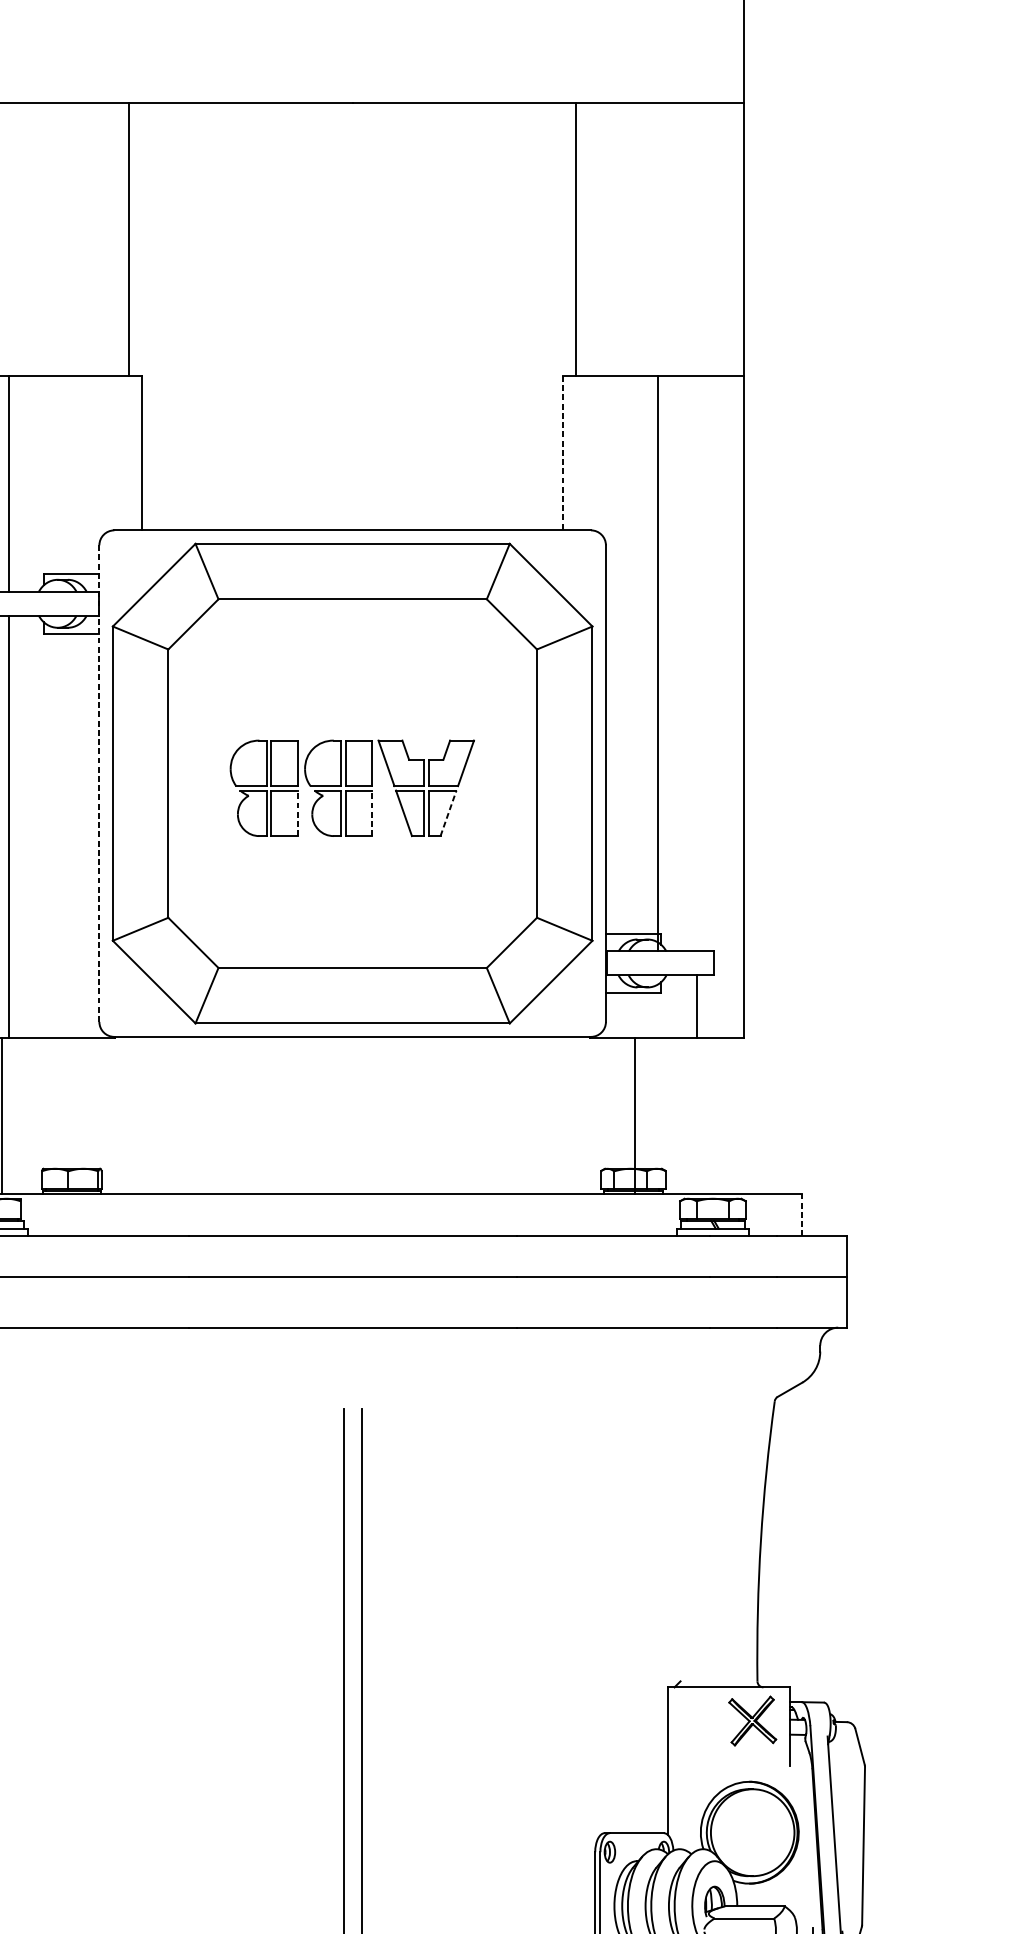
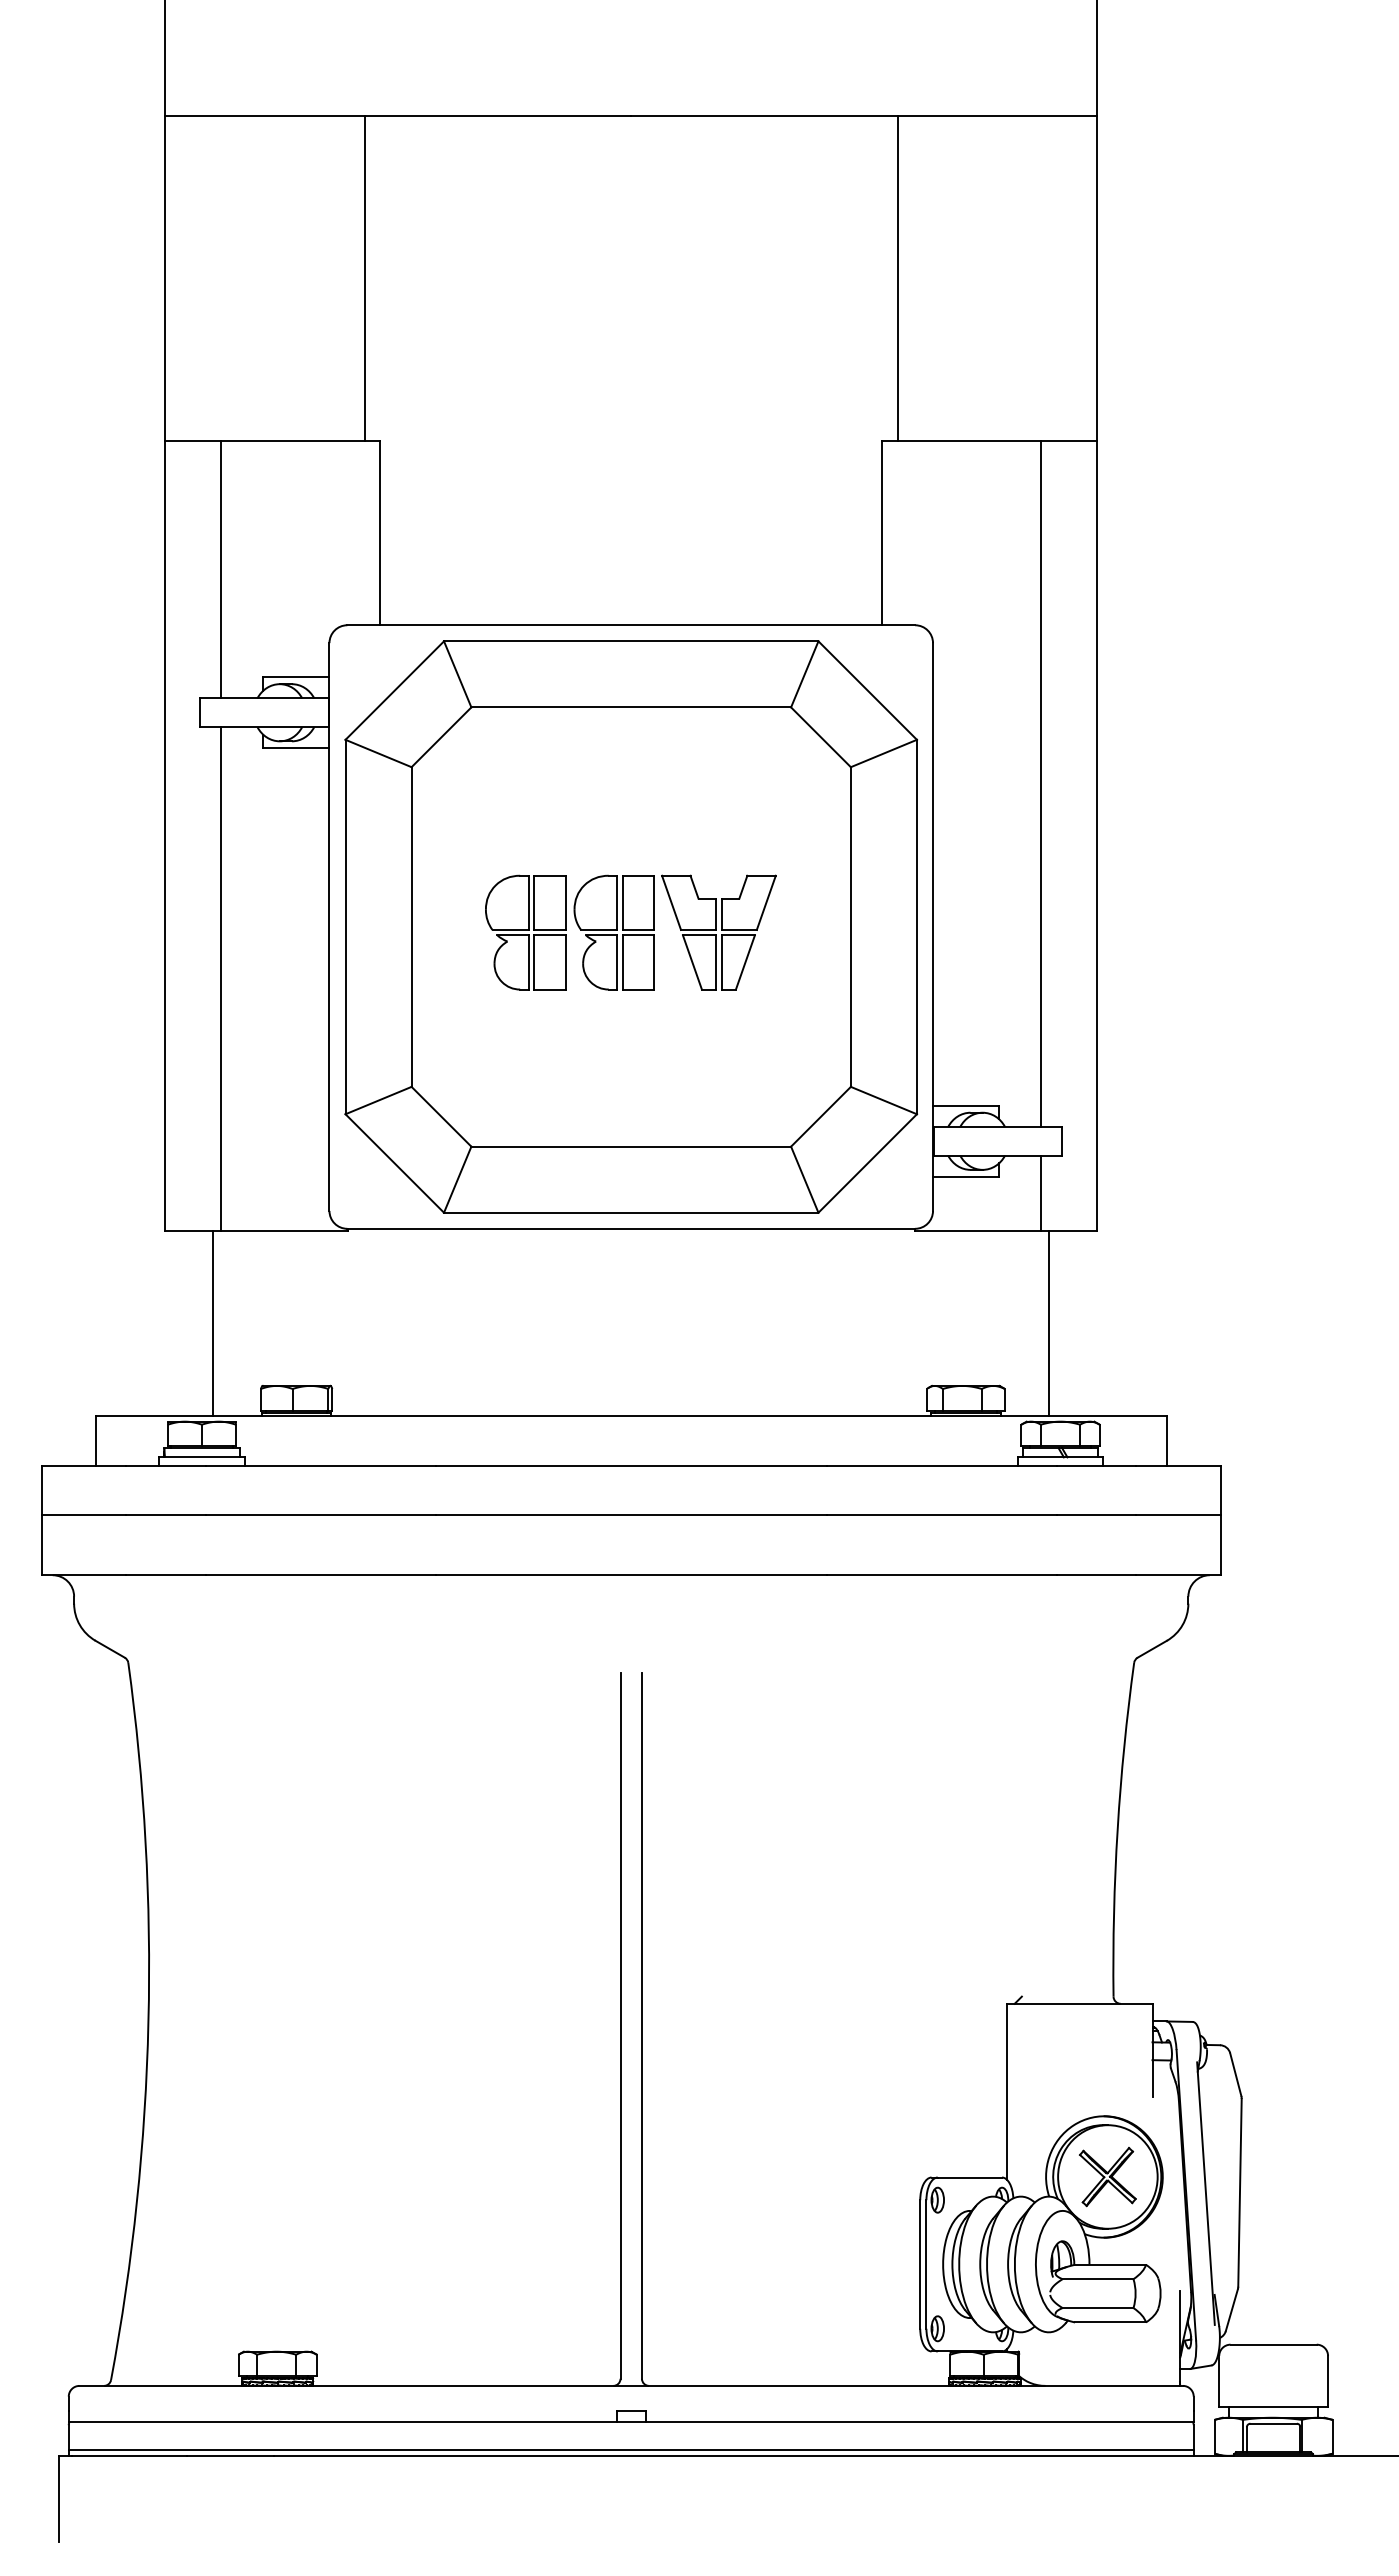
line: (563, 453) -> (882, 533), dashed -> solid
line: (658, 664) -> (1041, 784), moved
line: (99, 784) -> (329, 927), dashed -> solid
line: (297, 812) -> (565, 961), dashed -> solid
line: (372, 812) -> (654, 961), dashed -> solid
line: (448, 813) -> (745, 962), dashed -> solid
line: (634, 1116) -> (1049, 1323), moved
line: (801, 1215) -> (1166, 1441), dashed -> solid
part: (752, 1721) -> (1107, 2177), moved

